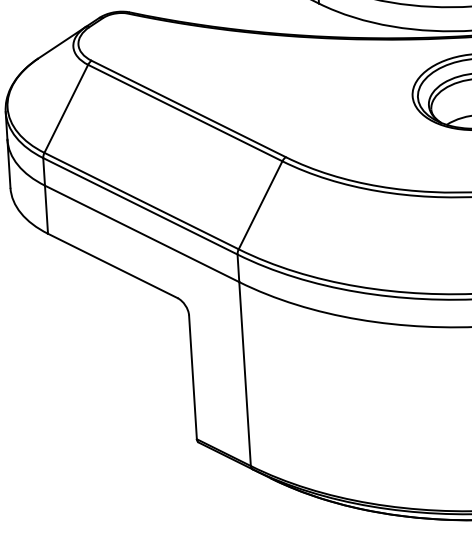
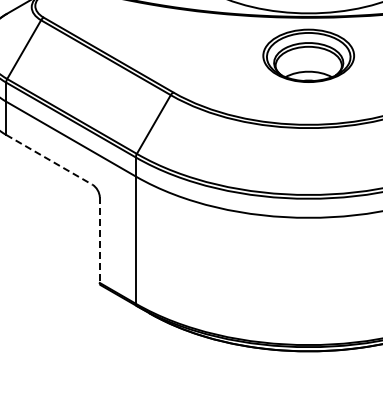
line: (112, 265) -> (49, 159), solid -> dashed
line: (192, 377) -> (99, 240), solid -> dashed

